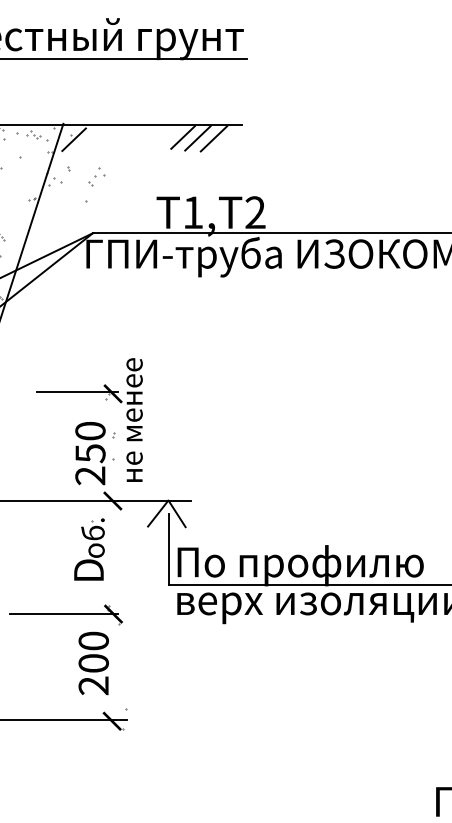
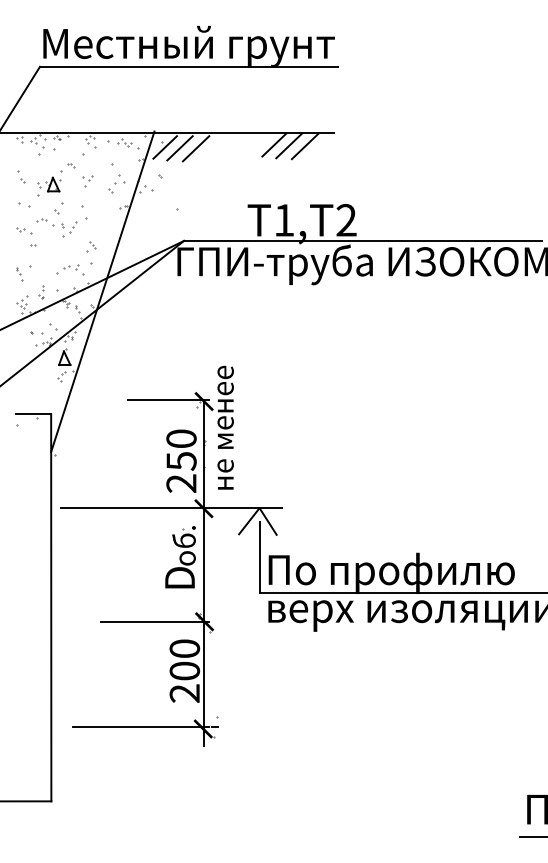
line: (88, 140) -> (179, 148), added
line: (104, 140) -> (195, 148), added
part: (96, 175) -> (116, 183), moved
line: (113, 564) -> (204, 572), added

